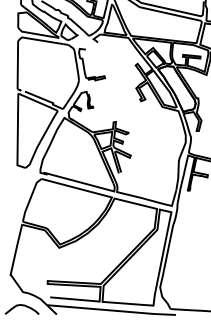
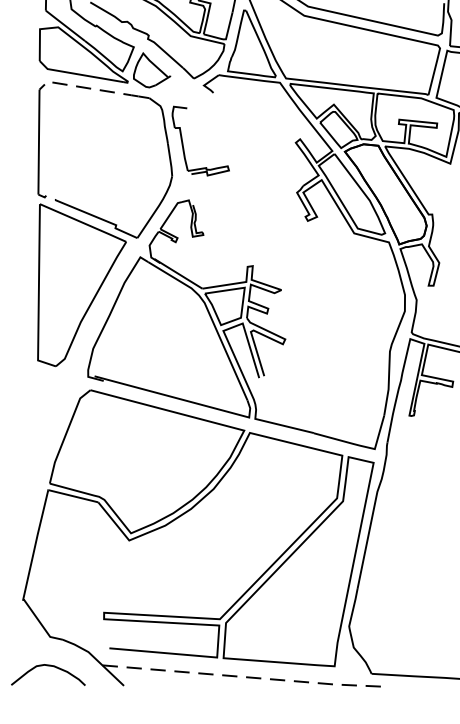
line: (39, 40) -> (86, 88), solid -> dashed
line: (112, 310) -> (245, 676), solid -> dashed

